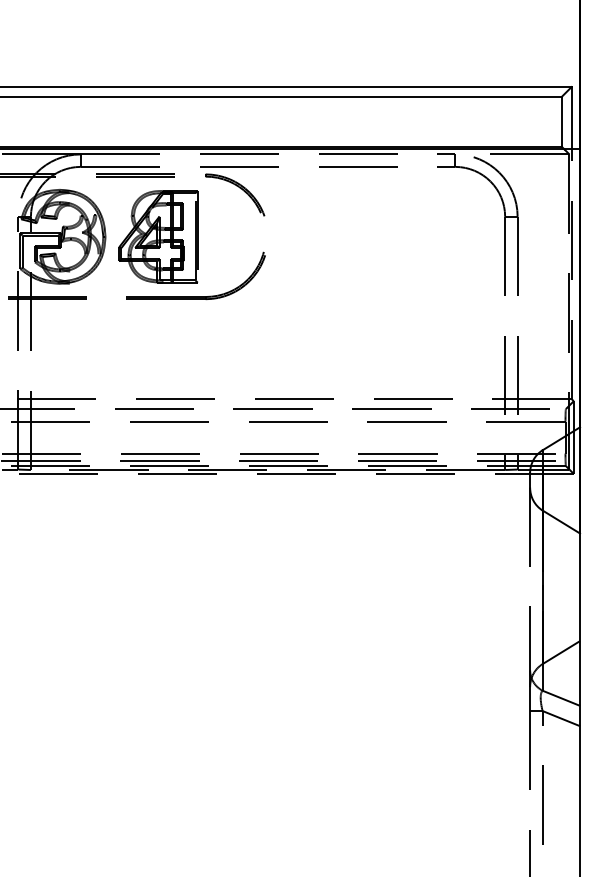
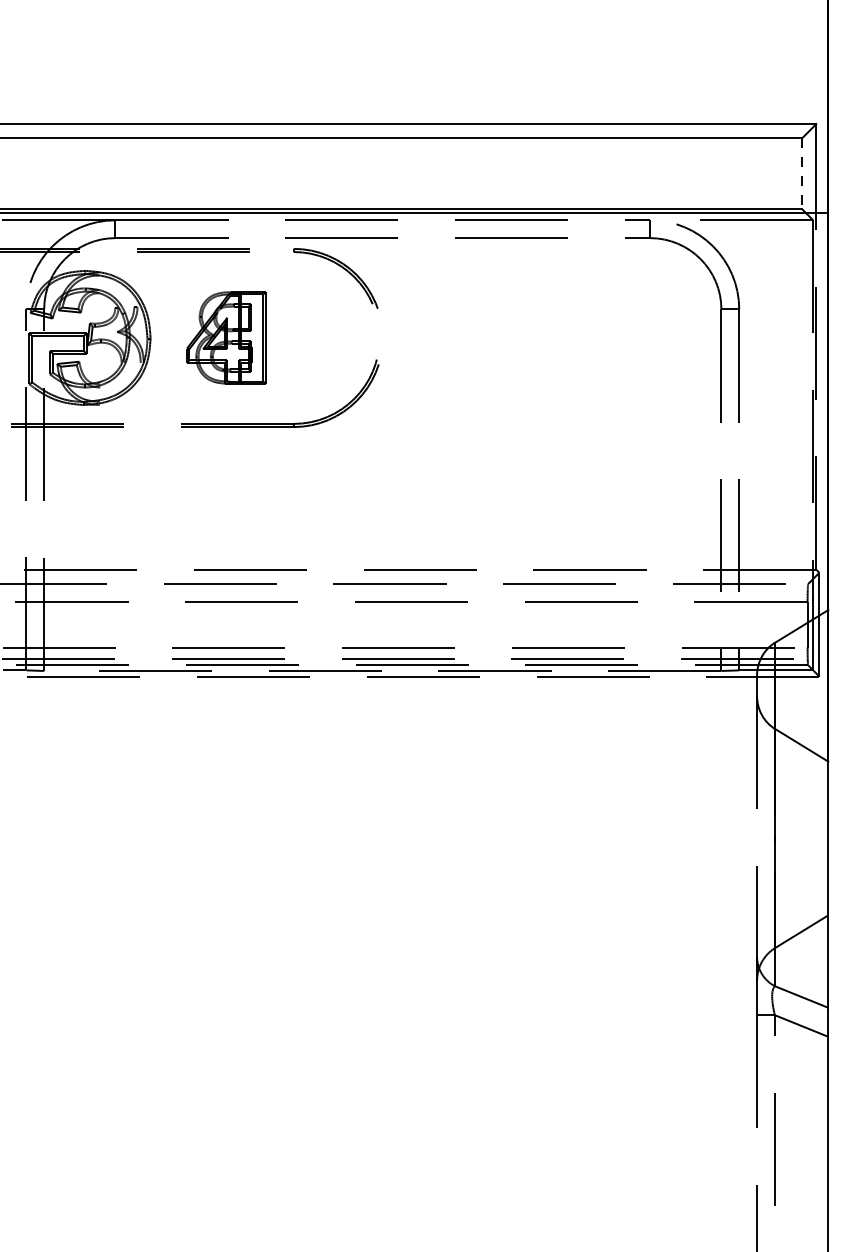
line: (561, 121) -> (801, 173), solid -> dashed
part: (158, 236) -> (226, 337), size x0.7

